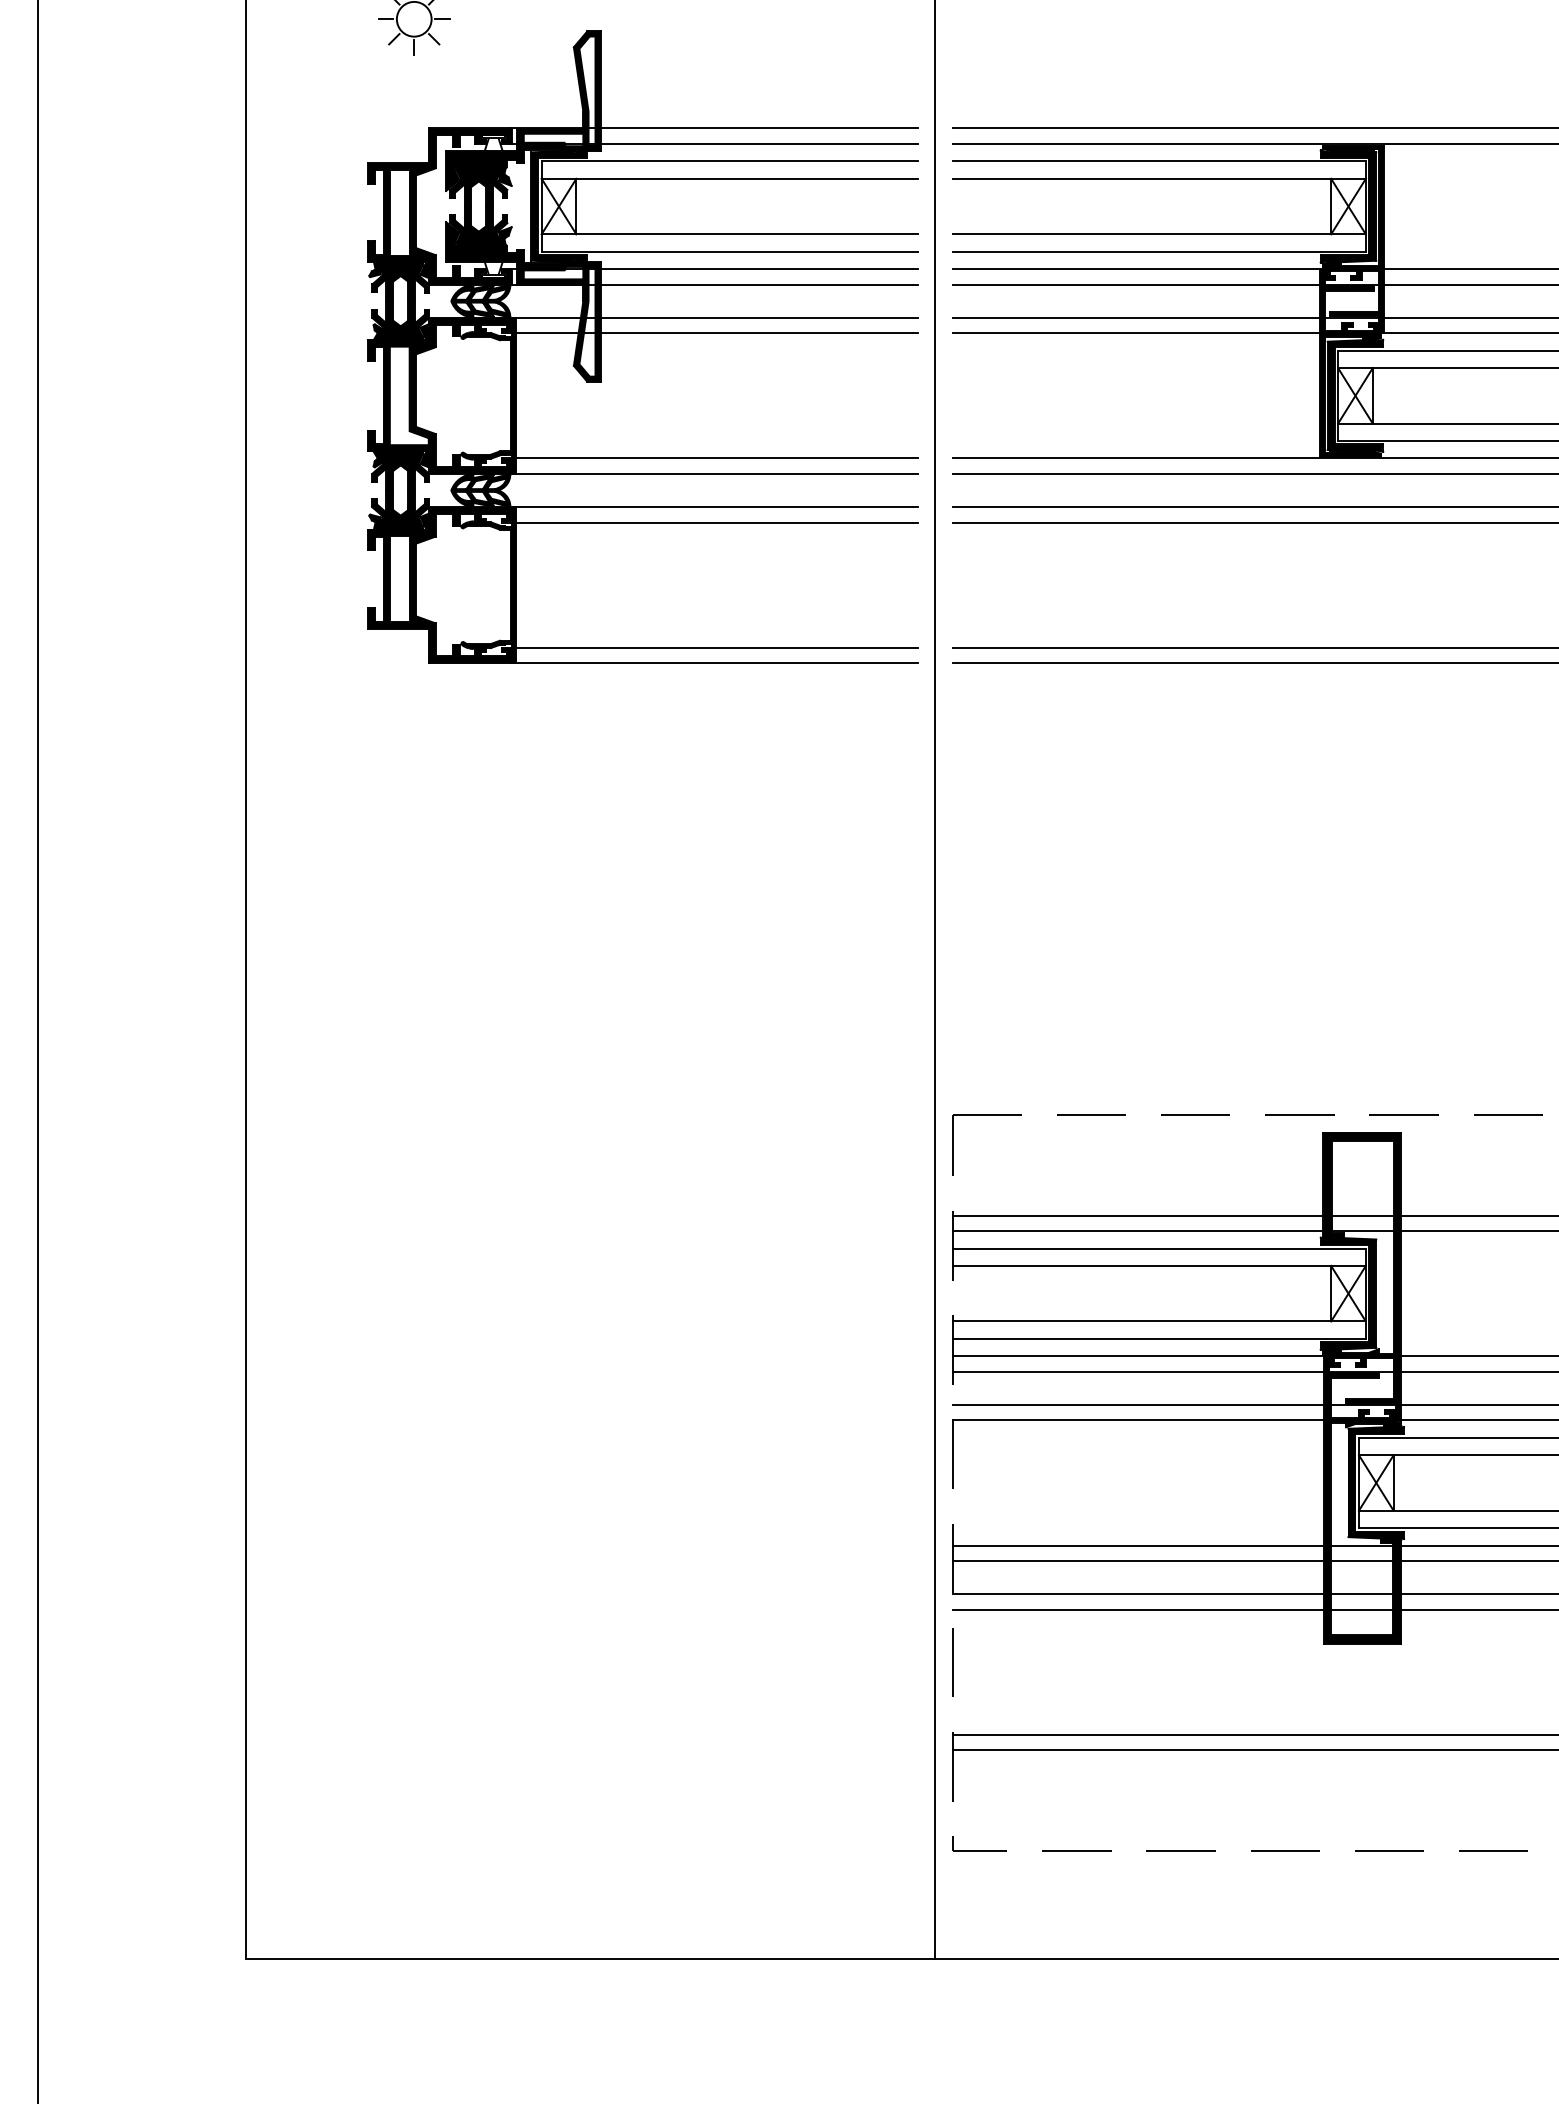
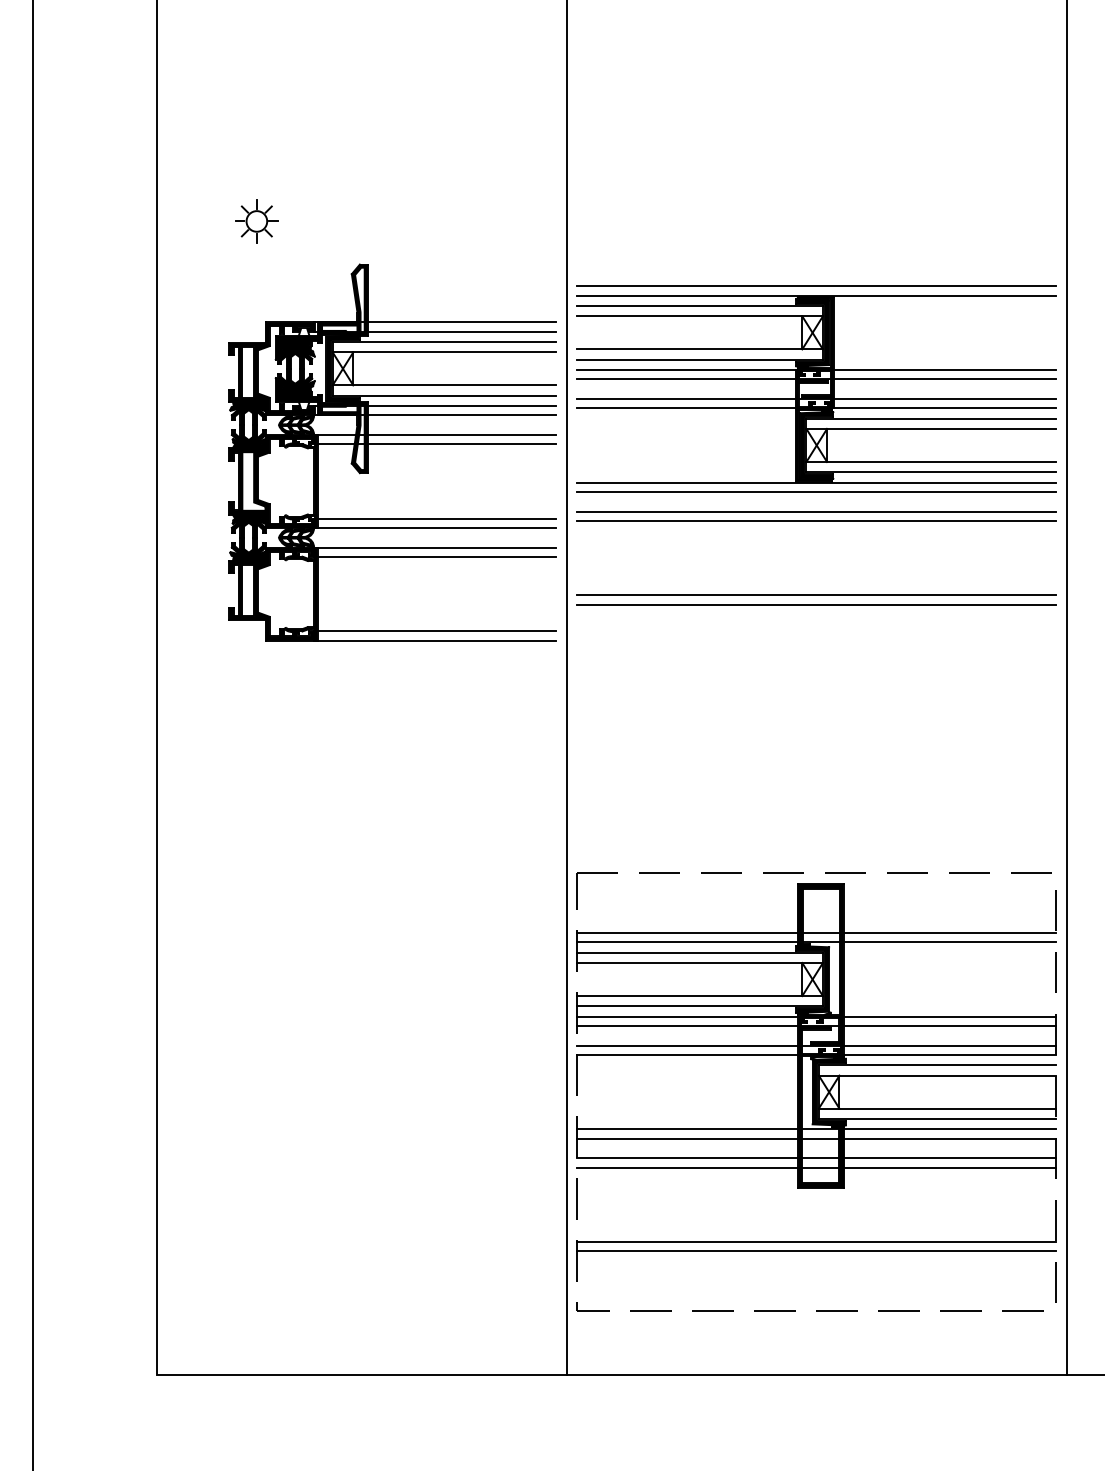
part: (642, 333) -> (392, 444), moved

